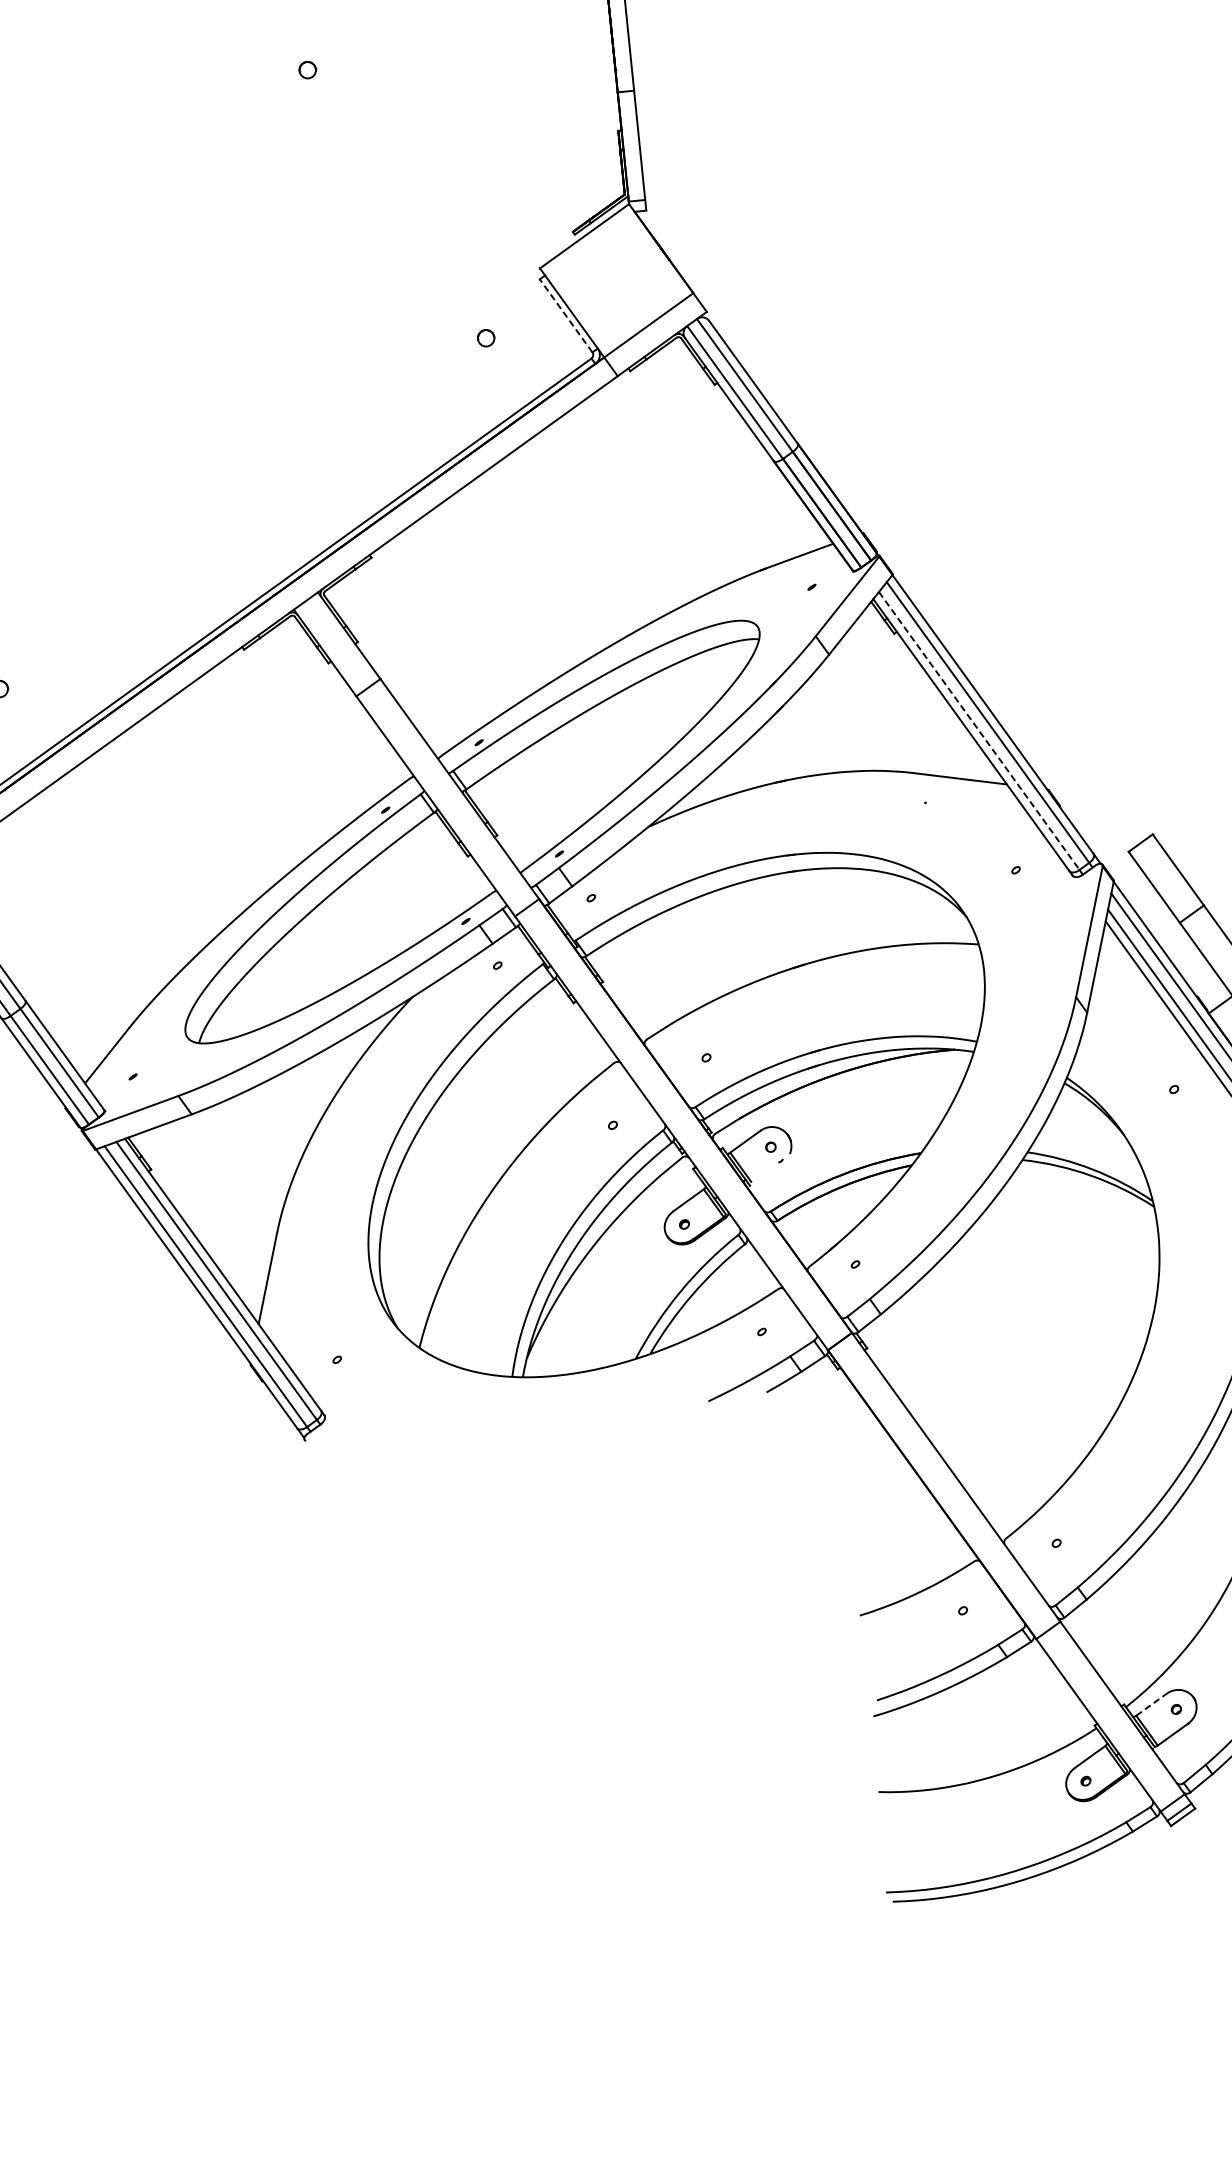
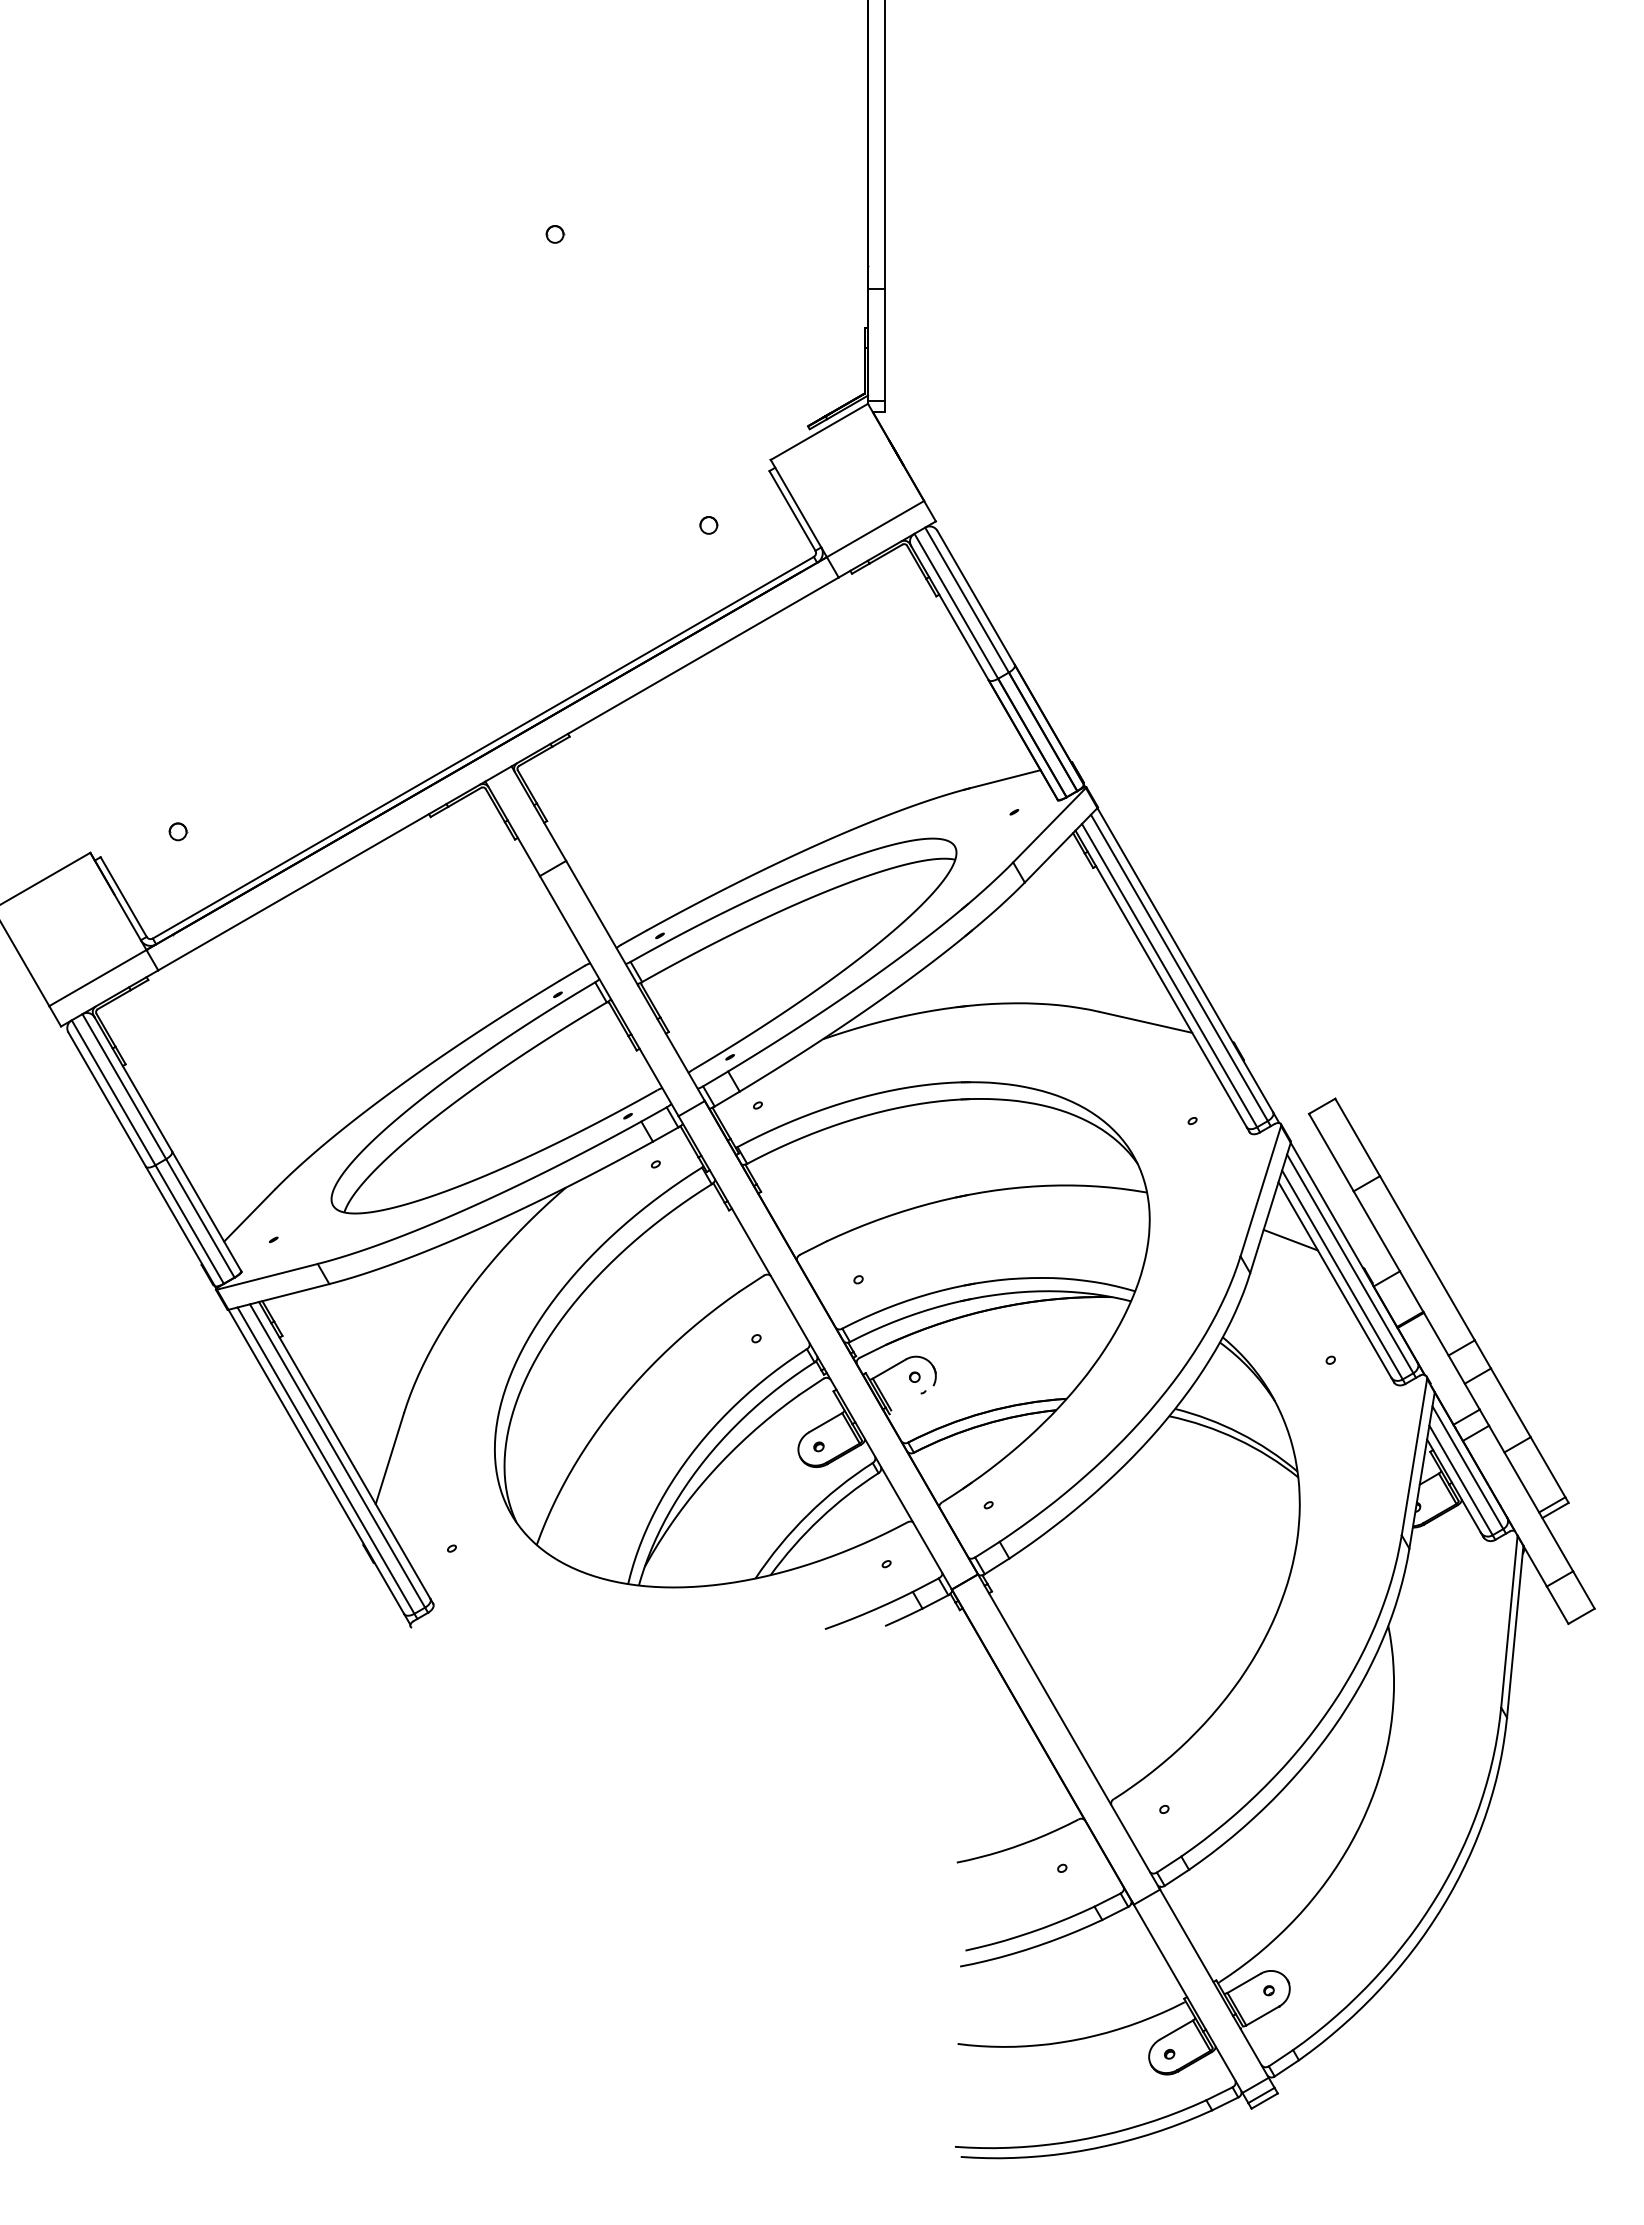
line: (566, 315) -> (792, 510), dashed -> solid
line: (979, 731) -> (1169, 976), dashed -> solid
line: (1123, 975) -> (1290, 1239), added
line: (1151, 1704) -> (1244, 1983), dashed -> solid

